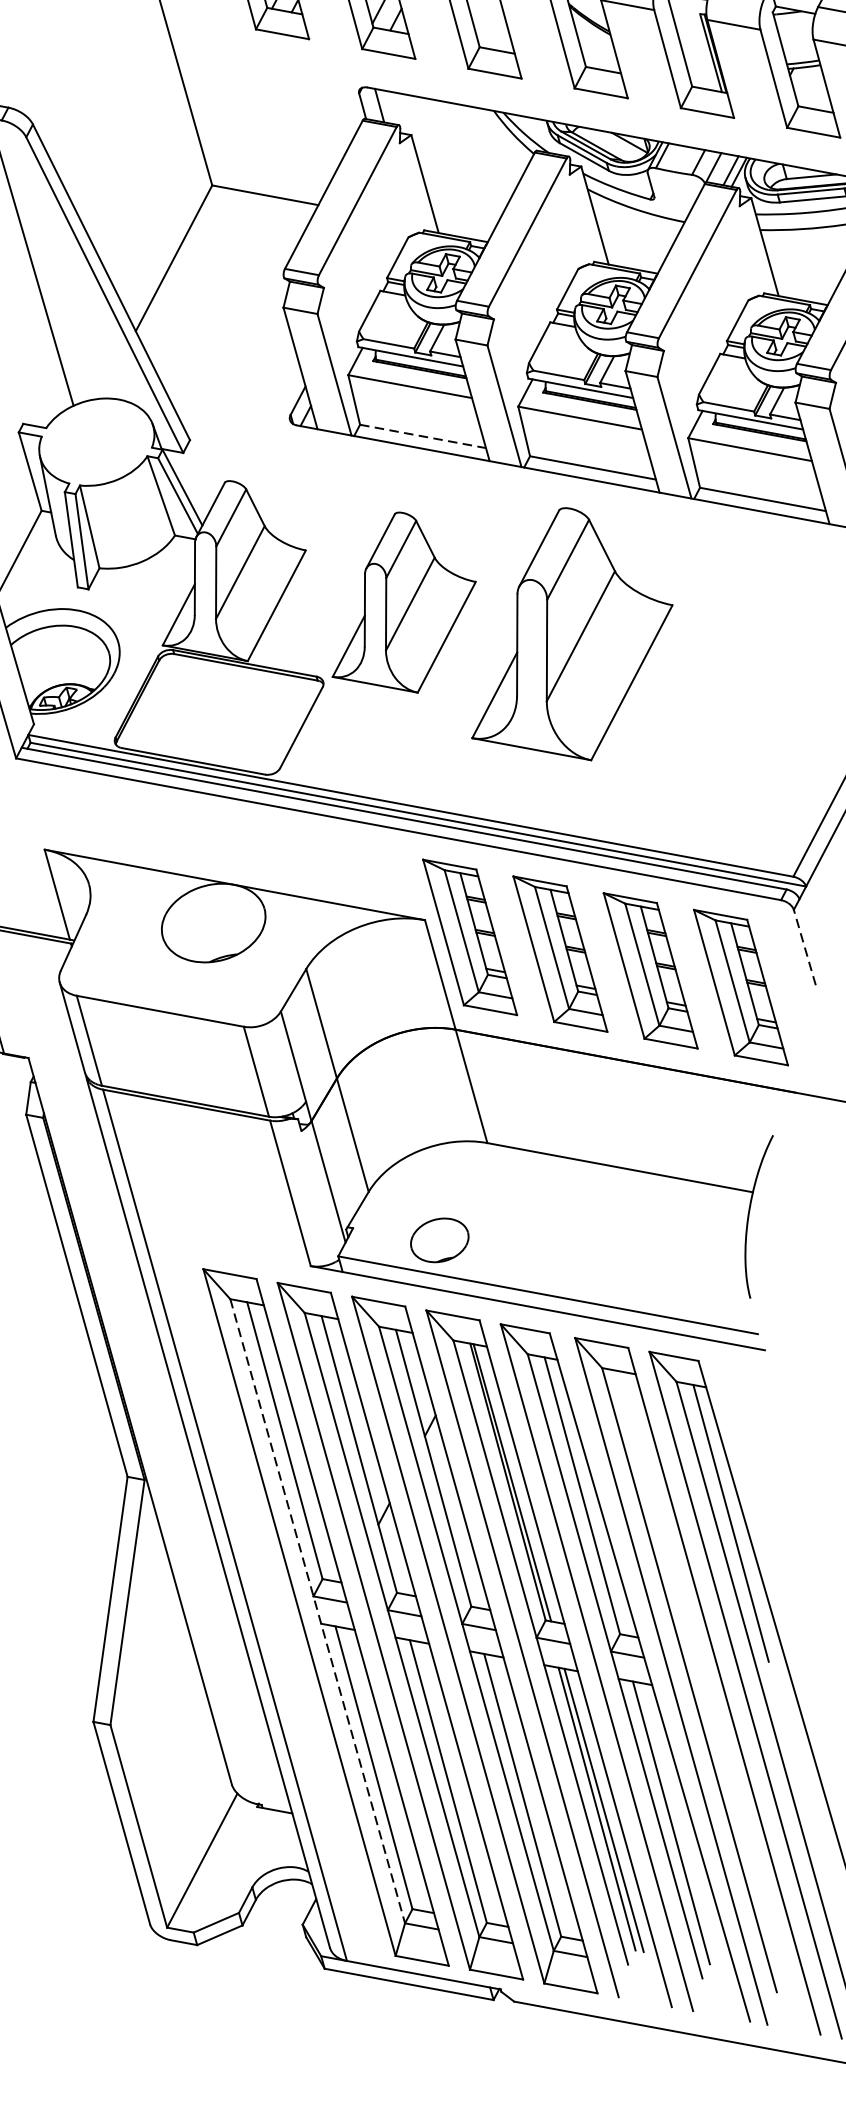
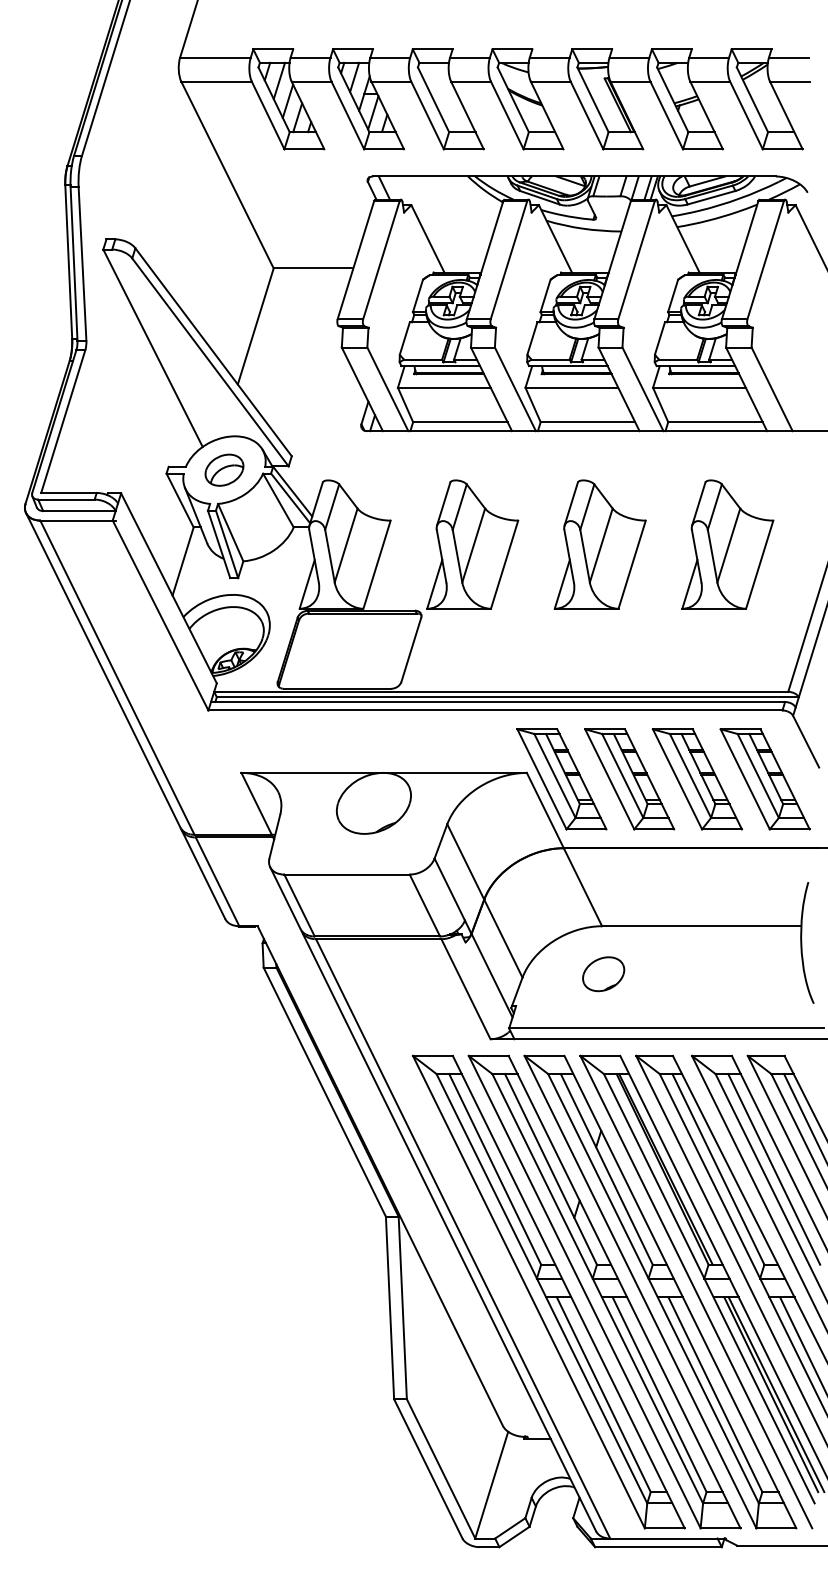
line: (423, 436) -> (460, 422), dashed -> solid
part: (97, 441) -> (224, 469), added
part: (578, 633) -> (599, 544), size x0.71
part: (748, 665) -> (727, 544), added
line: (805, 947) -> (806, 741), dashed -> solid
part: (439, 1240) -> (603, 974), moved
line: (657, 1509) -> (774, 1169), added
line: (318, 1612) -> (542, 1289), dashed -> solid

